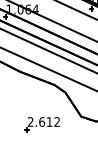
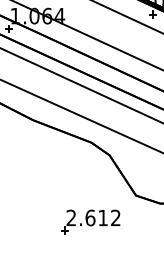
part: (41, 124) -> (89, 222), moved

